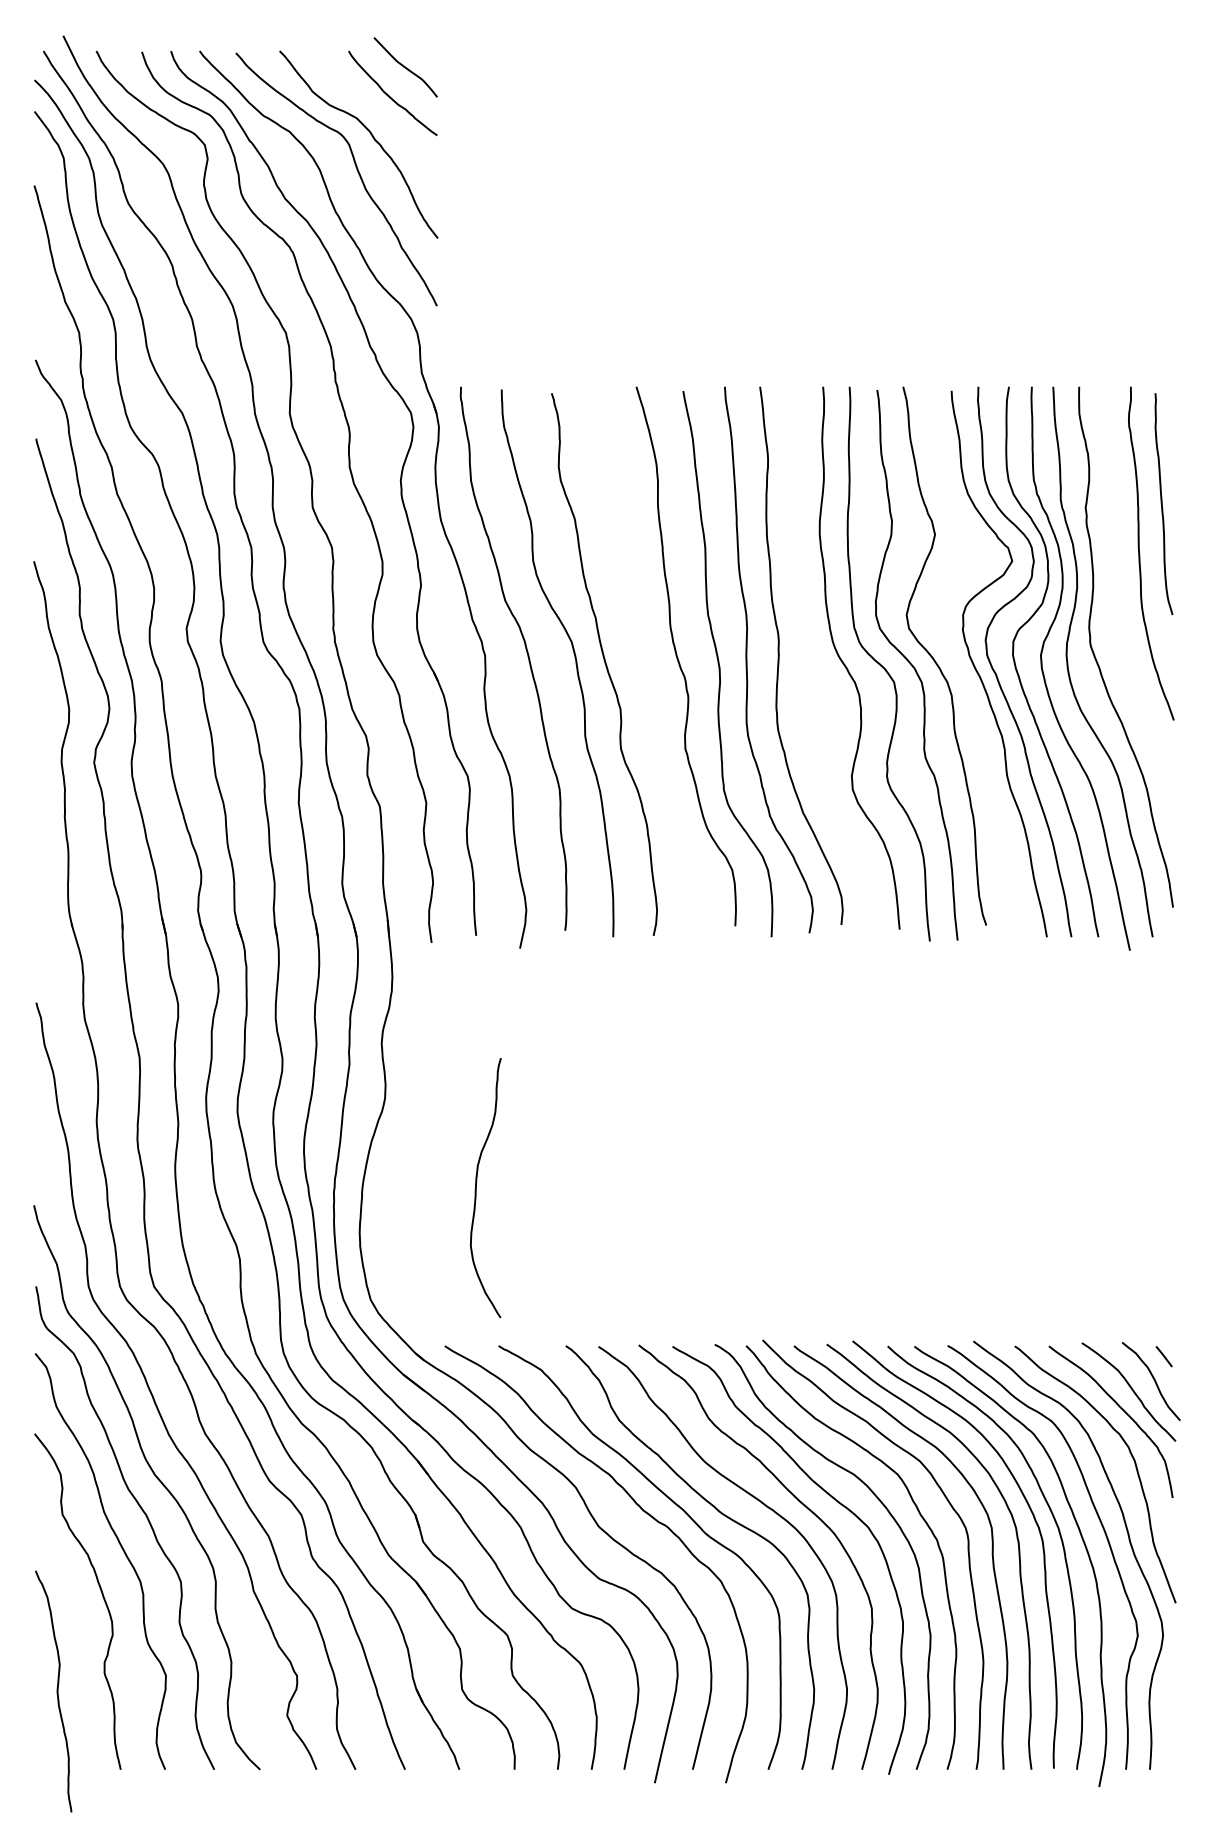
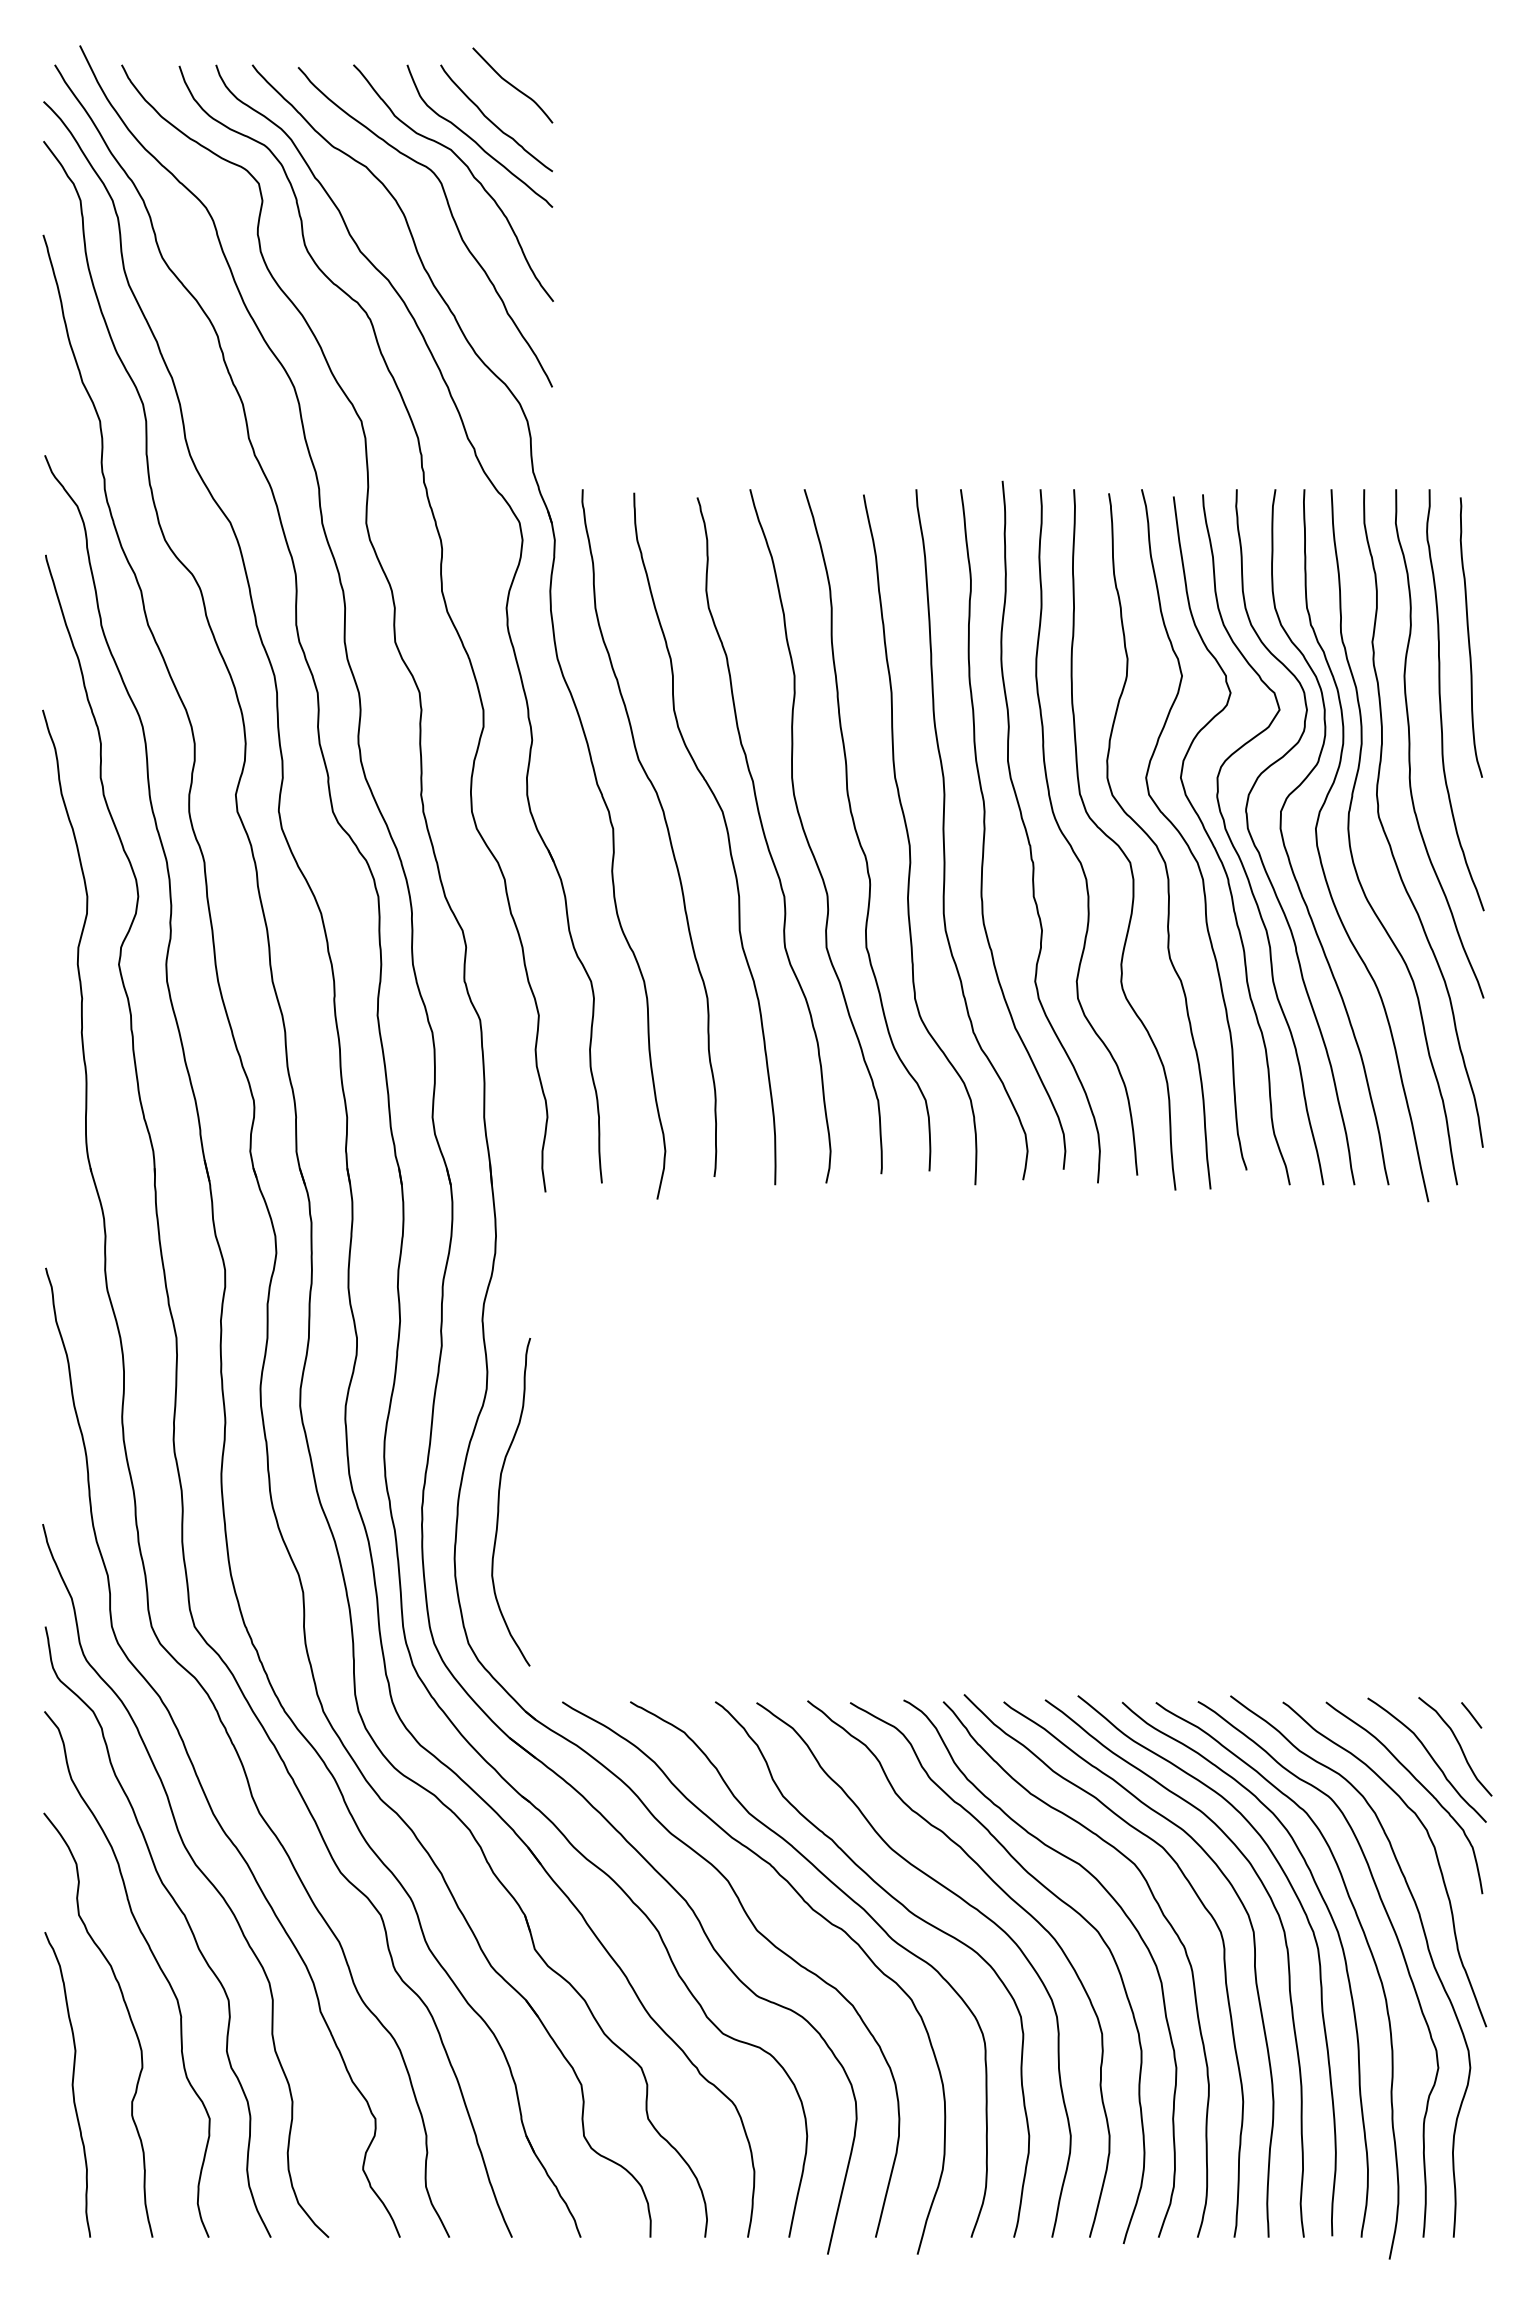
curve: (376, 110) -> (475, 140), added
curve: (1115, 587) -> (1410, 743), added
curve: (638, 659) -> (806, 834), added
curve: (813, 660) -> (1028, 835), added
curve: (961, 670) -> (1215, 847), added
curve: (476, 1188) -> (499, 1502), moved
curve: (56, 1691) -> (71, 2084), moved

